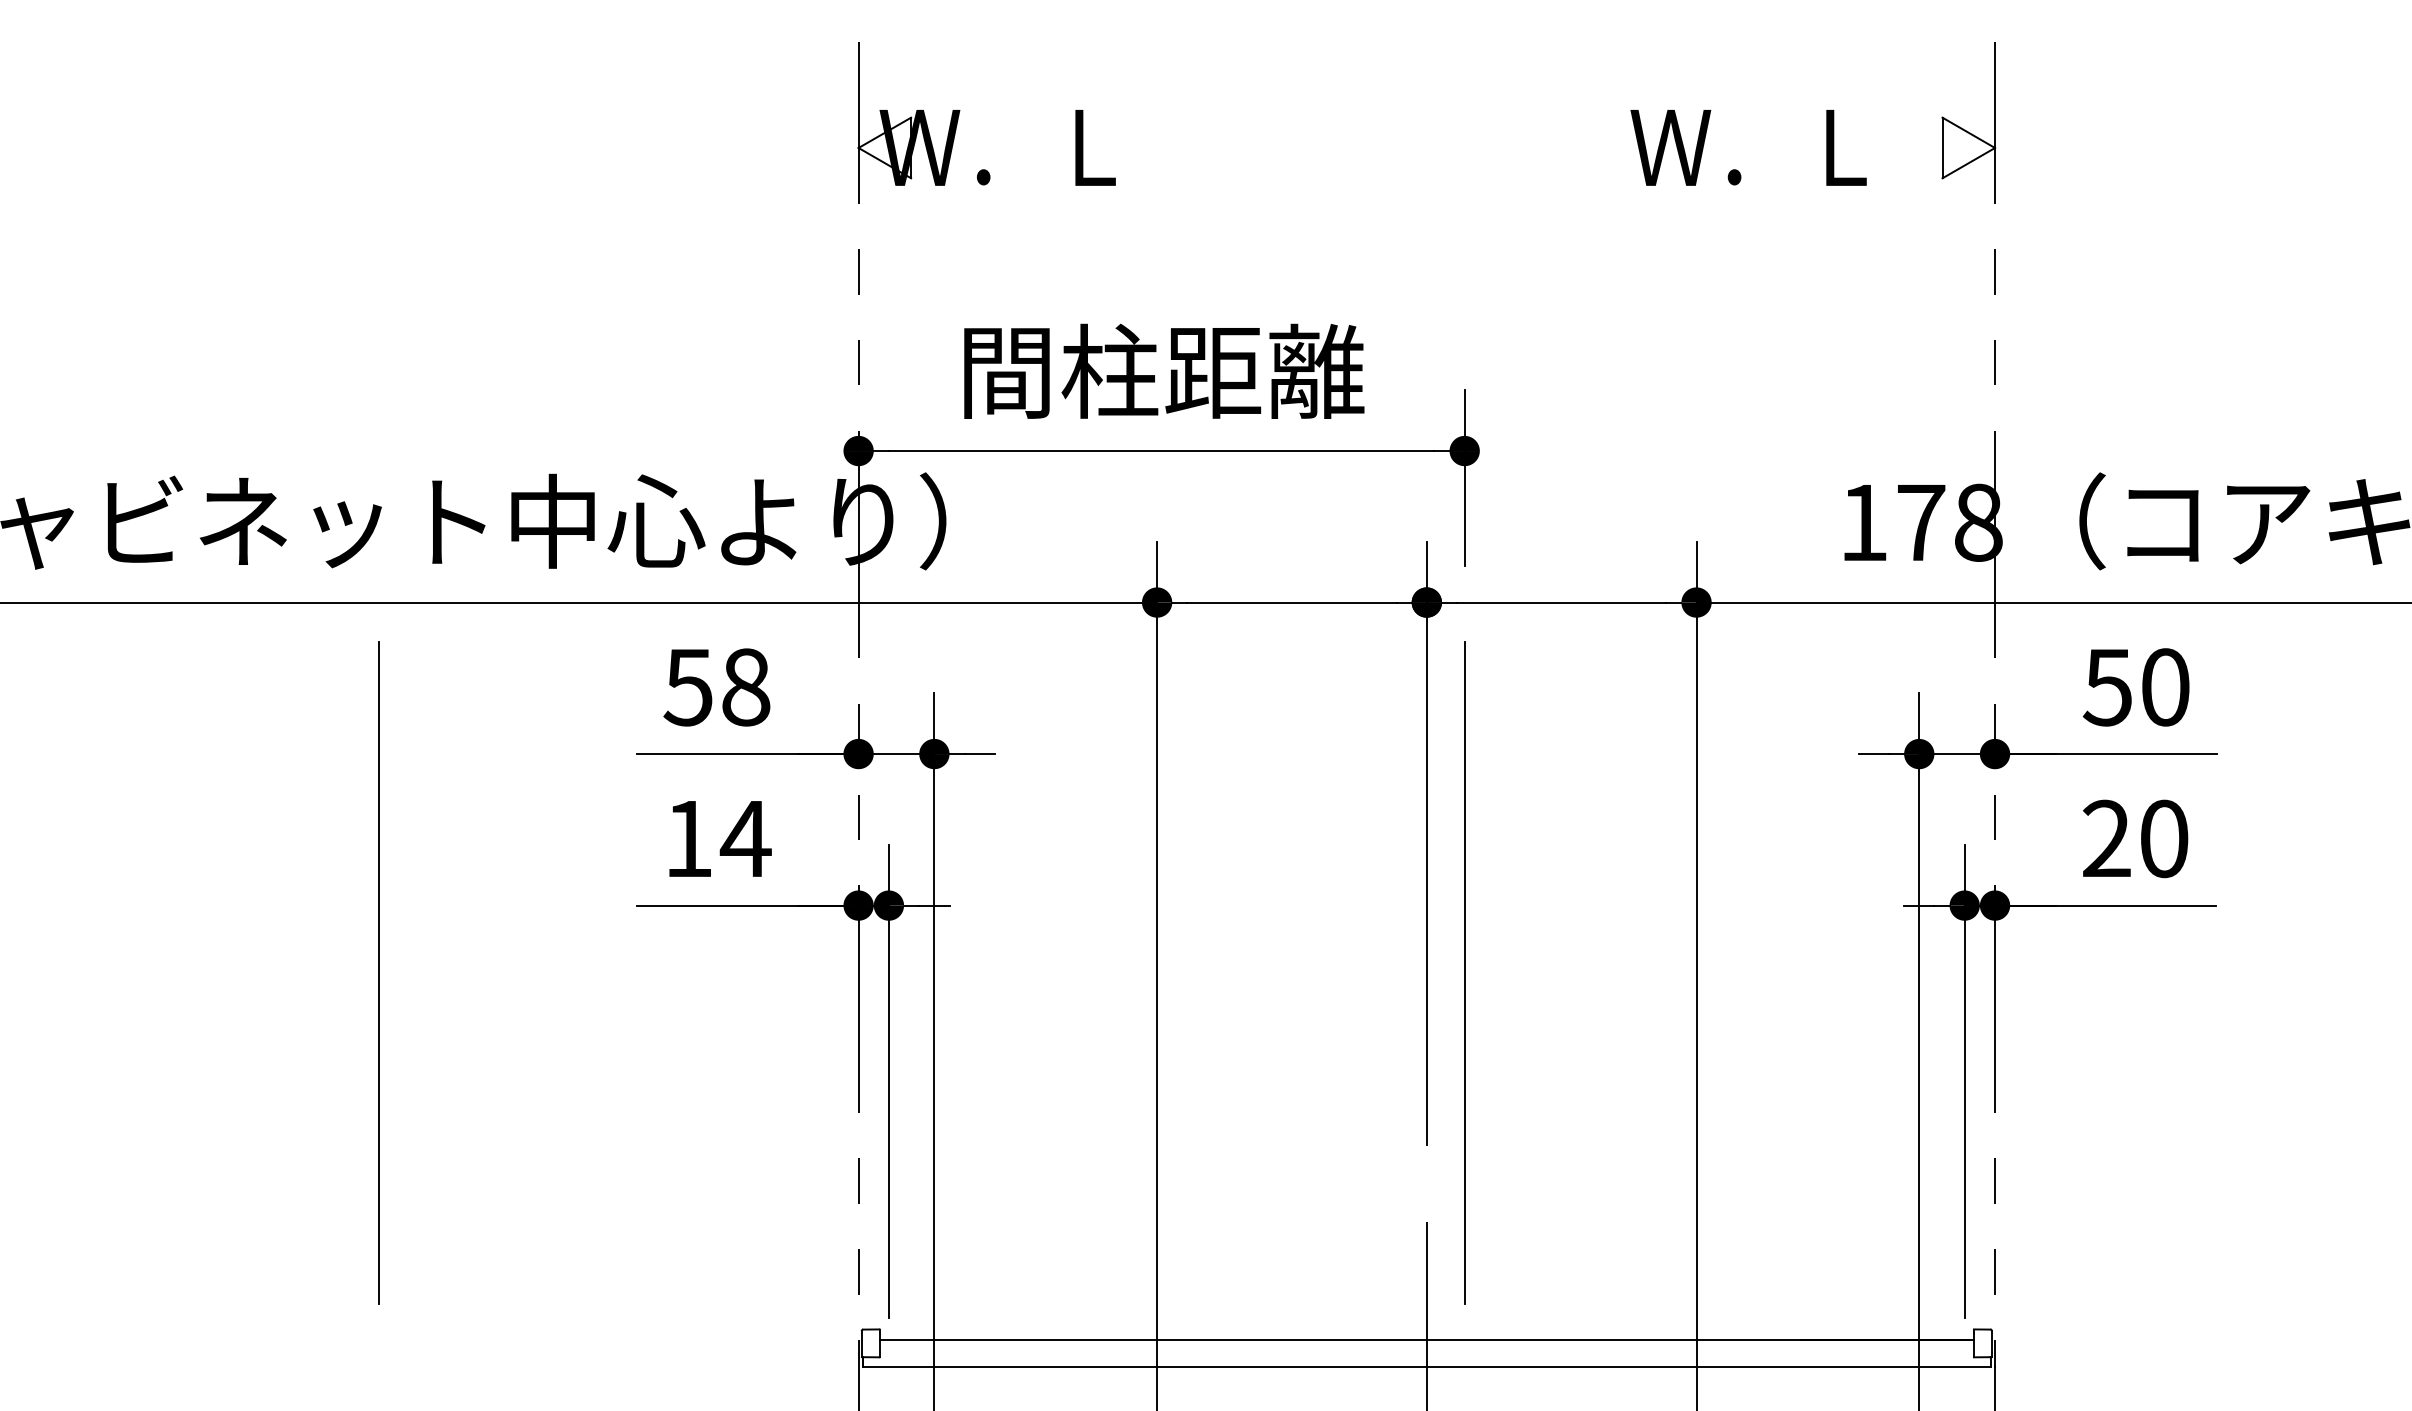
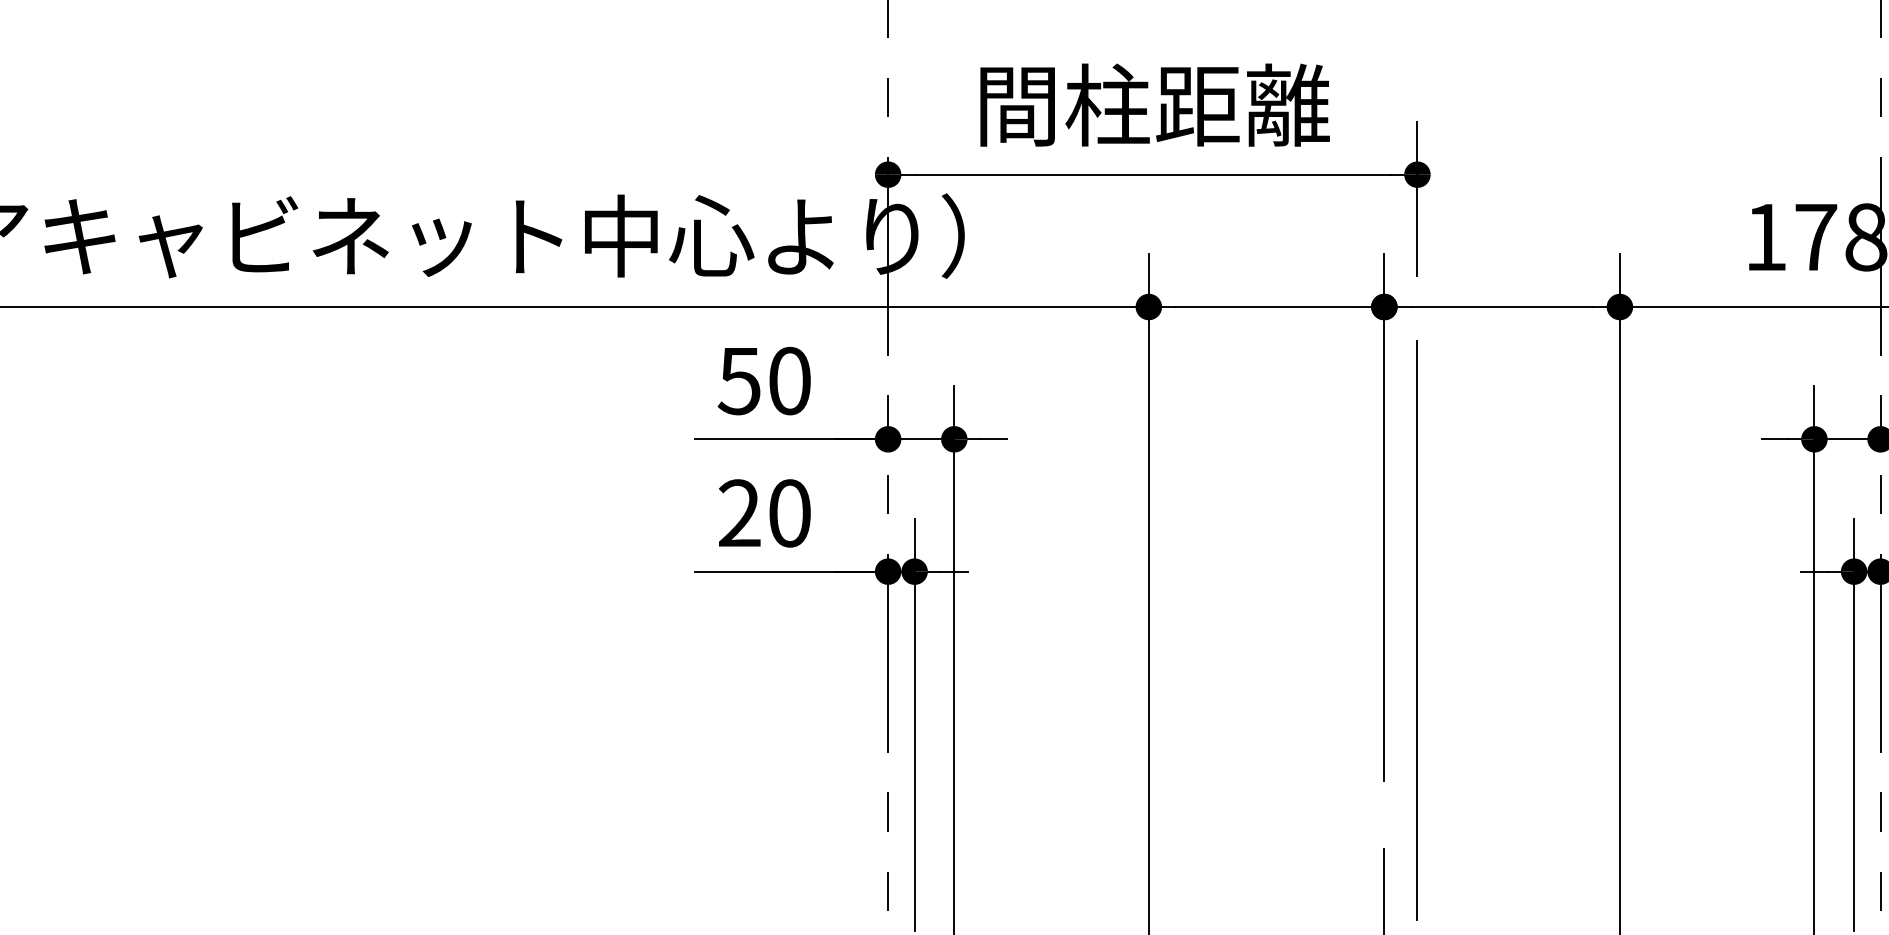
text: (746, 687) -> (790, 381), 58 -> 50
text: (717, 838) -> (764, 513), 14 -> 20
line: (378, 972) -> (468, 630), removed

